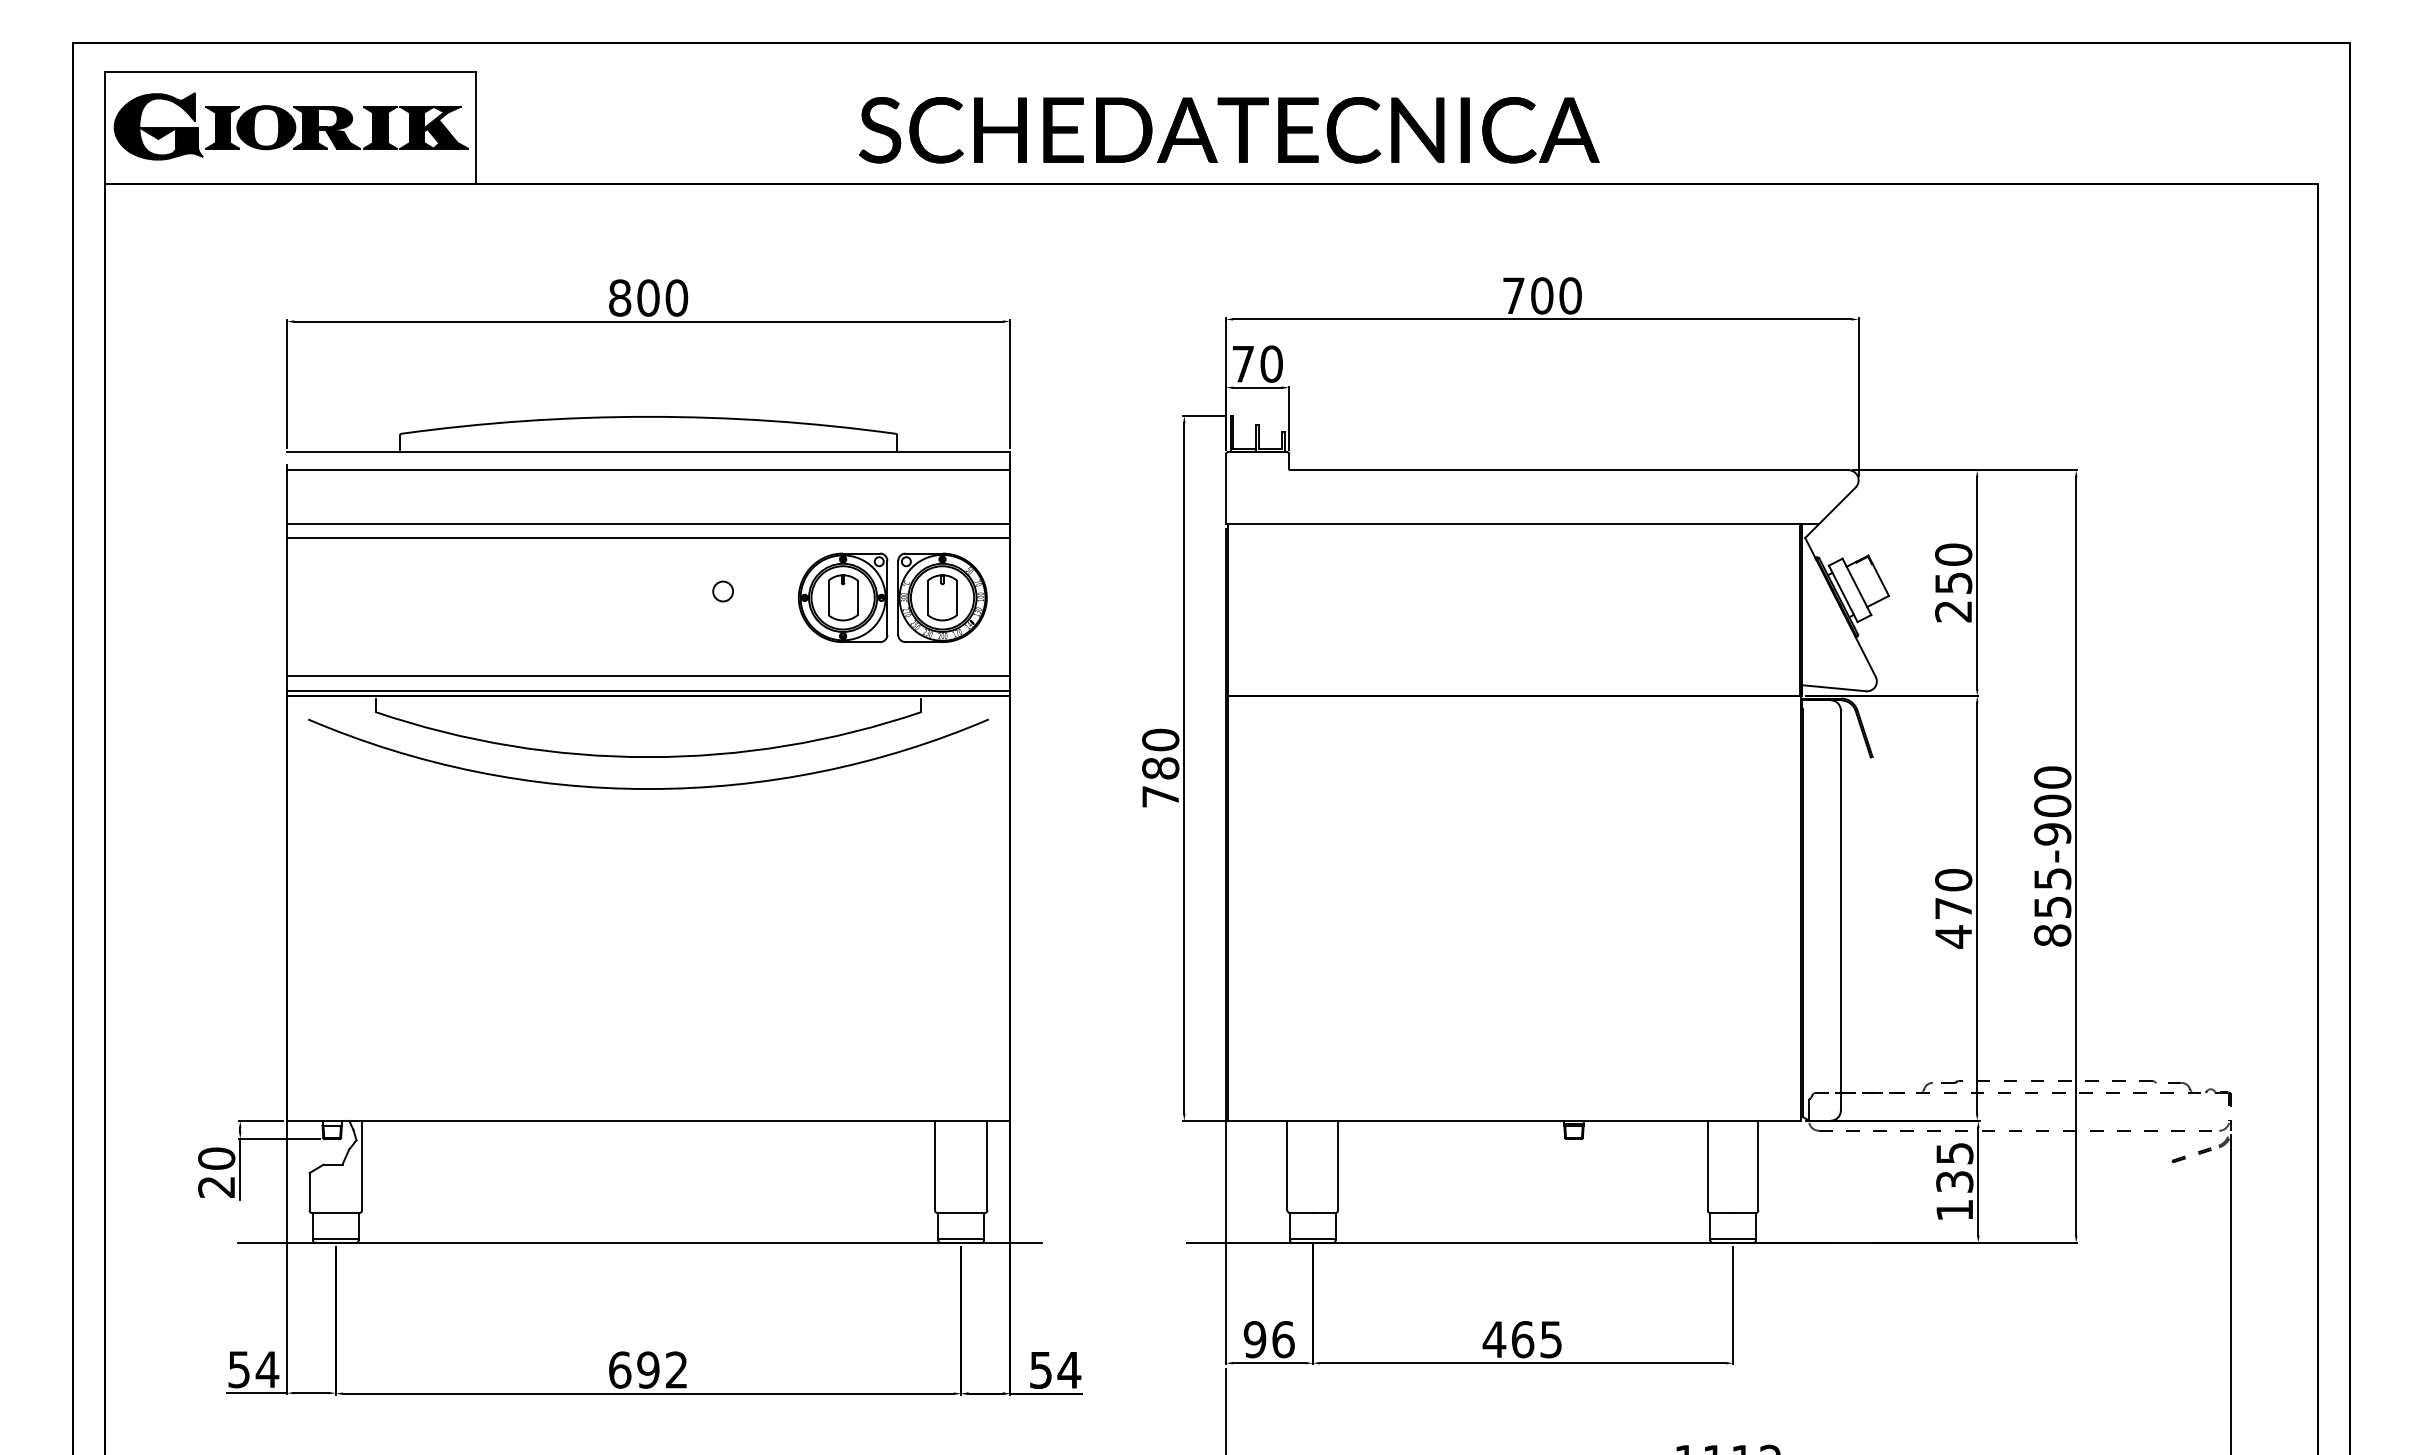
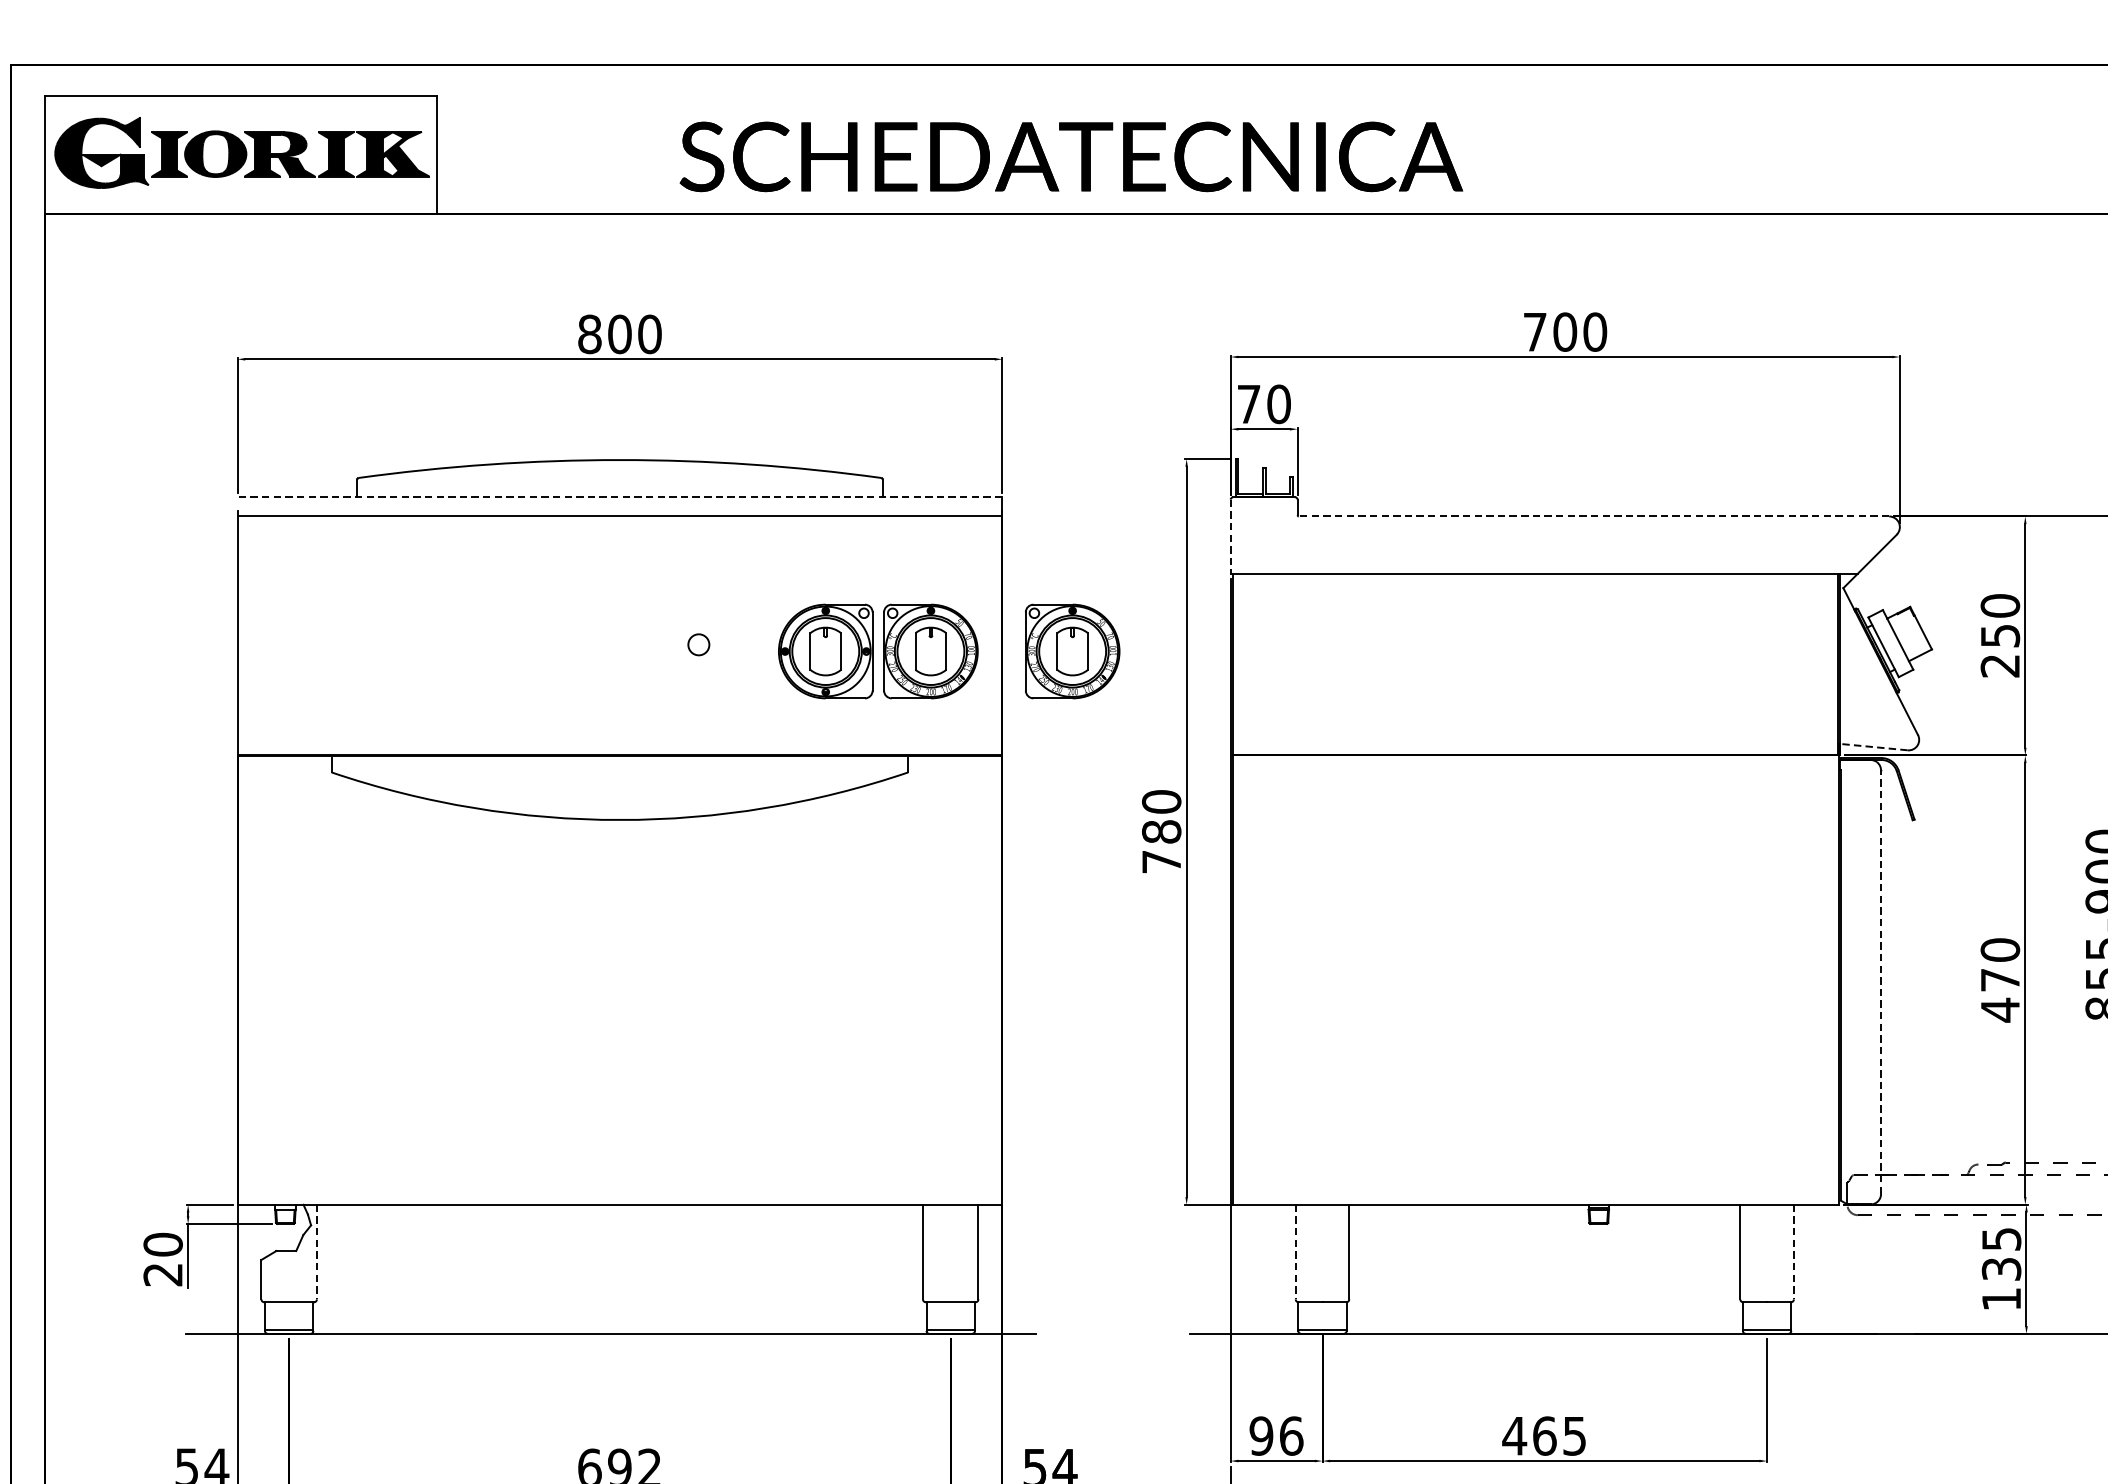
text: (1229, 130) -> (1071, 157), moved
line: (648, 452) -> (619, 497), solid -> dashed
line: (1568, 470) -> (1593, 516), solid -> dashed
line: (1225, 489) -> (1230, 536), solid -> dashed
line: (648, 524) -> (619, 573), removed
line: (648, 537) -> (619, 587), removed
part: (1076, 597) -> (1072, 651), added
line: (648, 676) -> (619, 734), removed
line: (1833, 688) -> (1873, 747), solid -> dashed
line: (648, 691) -> (619, 750), removed
arc: (648, 788) -> (619, 853), removed
line: (1840, 910) -> (1880, 982), solid -> dashed
line: (362, 1165) -> (317, 1251), solid -> dashed
line: (1287, 1165) -> (1295, 1251), solid -> dashed
line: (1758, 1165) -> (1793, 1251), solid -> dashed

